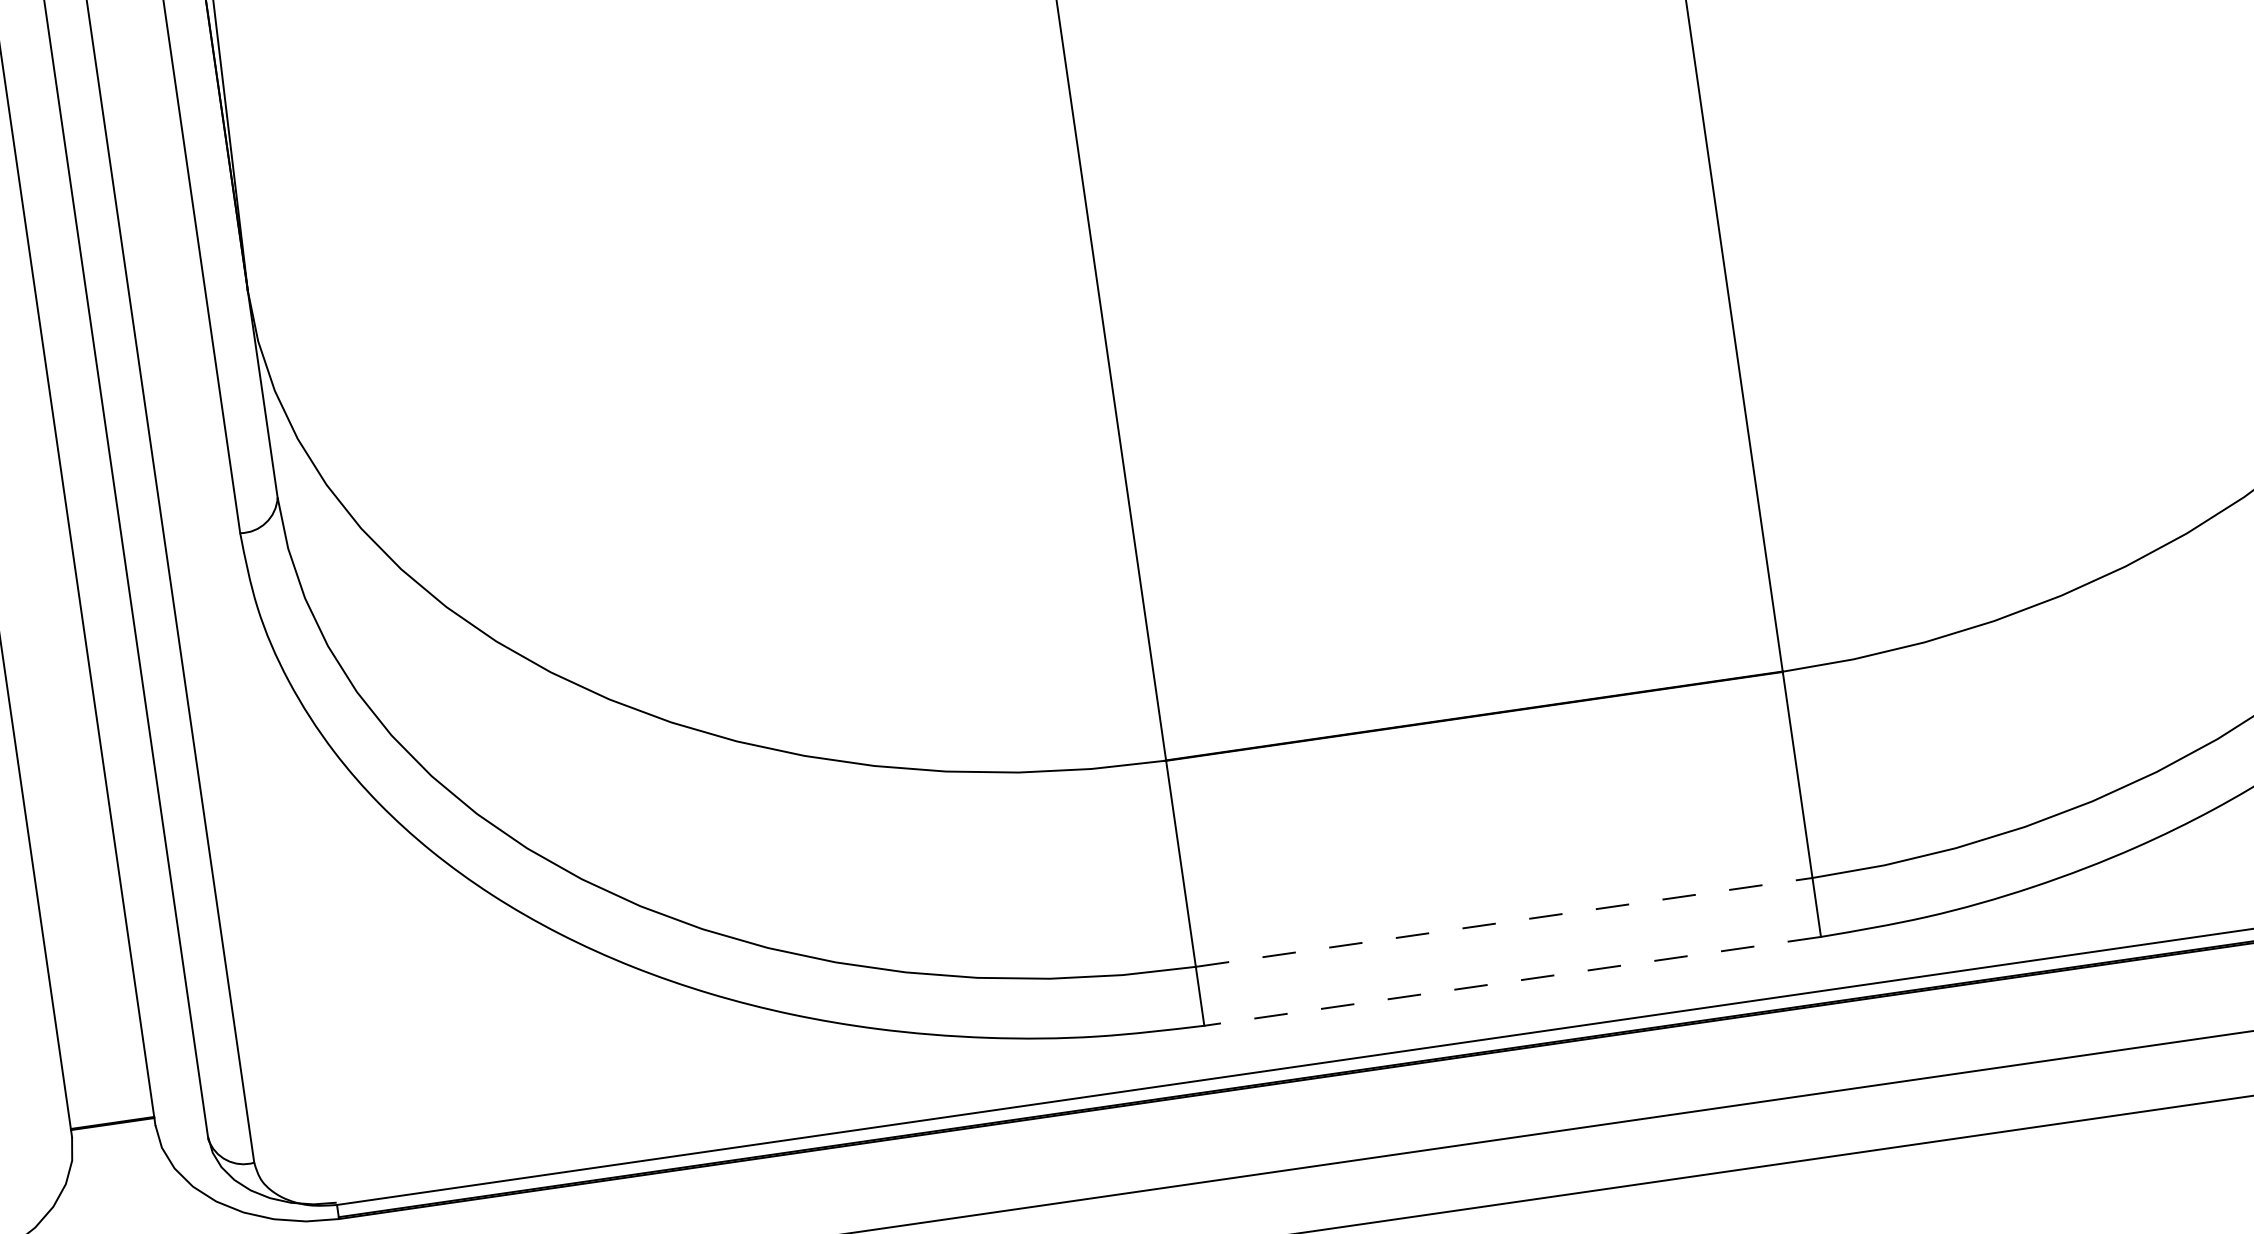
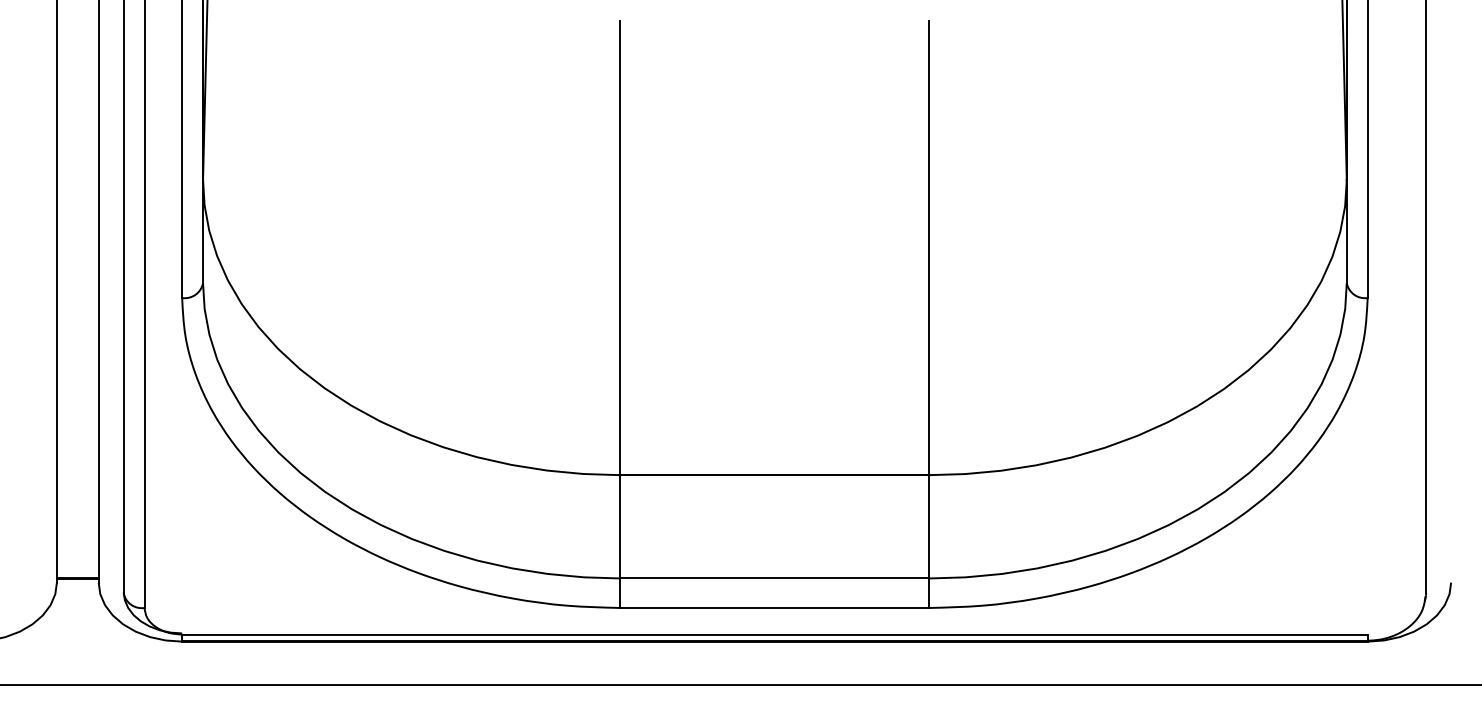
line: (1505, 922) -> (775, 578), dashed -> solid
line: (1511, 980) -> (774, 607), dashed -> solid

